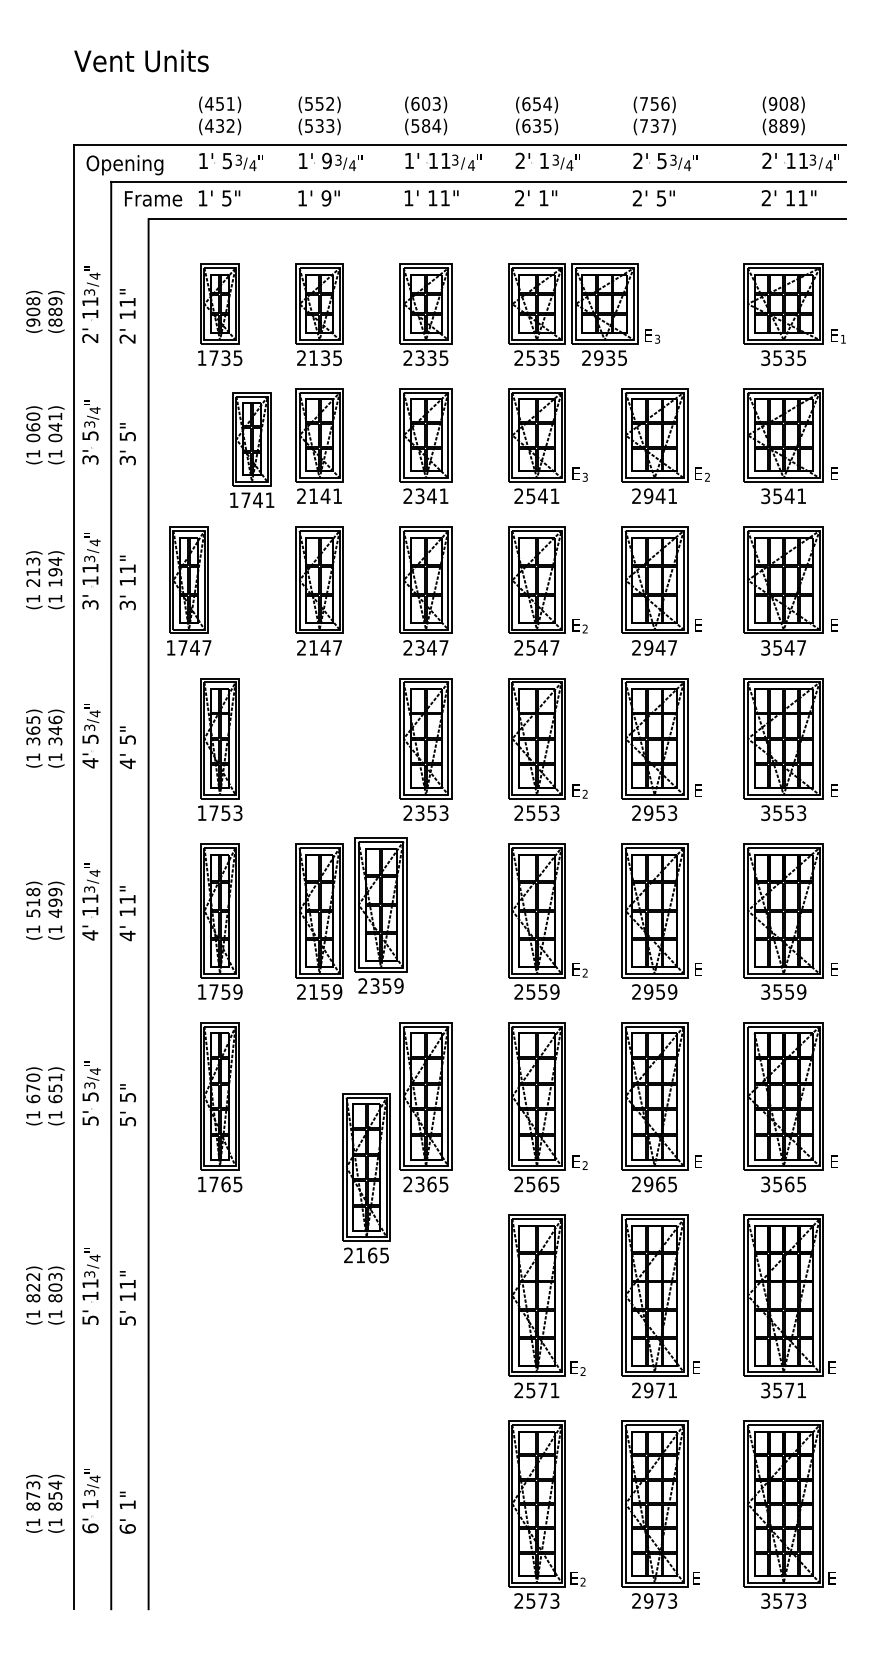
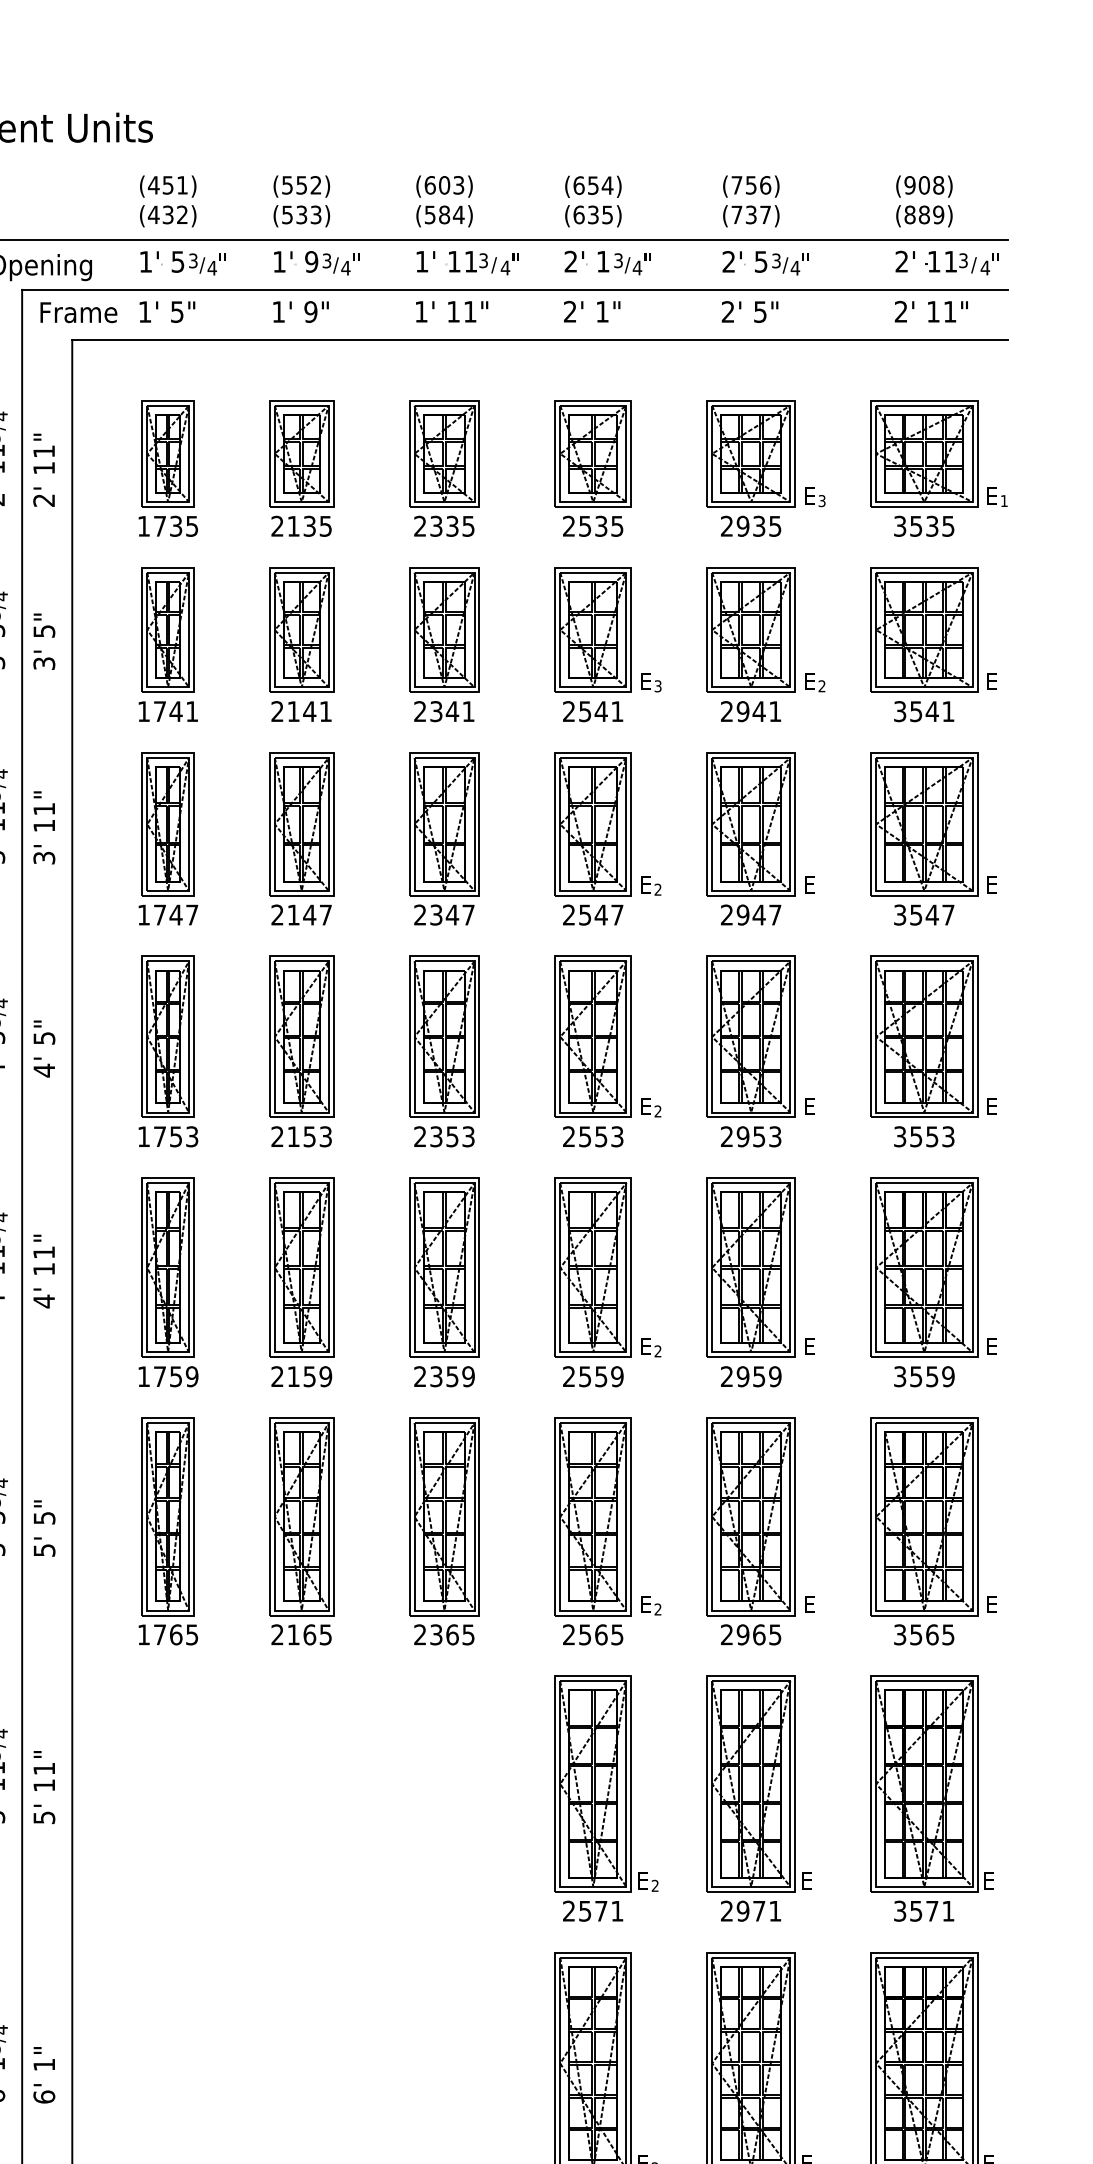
part: (615, 314) -> (765, 467), moved
part: (252, 449) -> (168, 643), moved
part: (189, 590) -> (168, 838), moved
part: (319, 749) -> (301, 1051), added
part: (380, 915) -> (443, 1282), moved
part: (366, 1178) -> (301, 1531), moved

